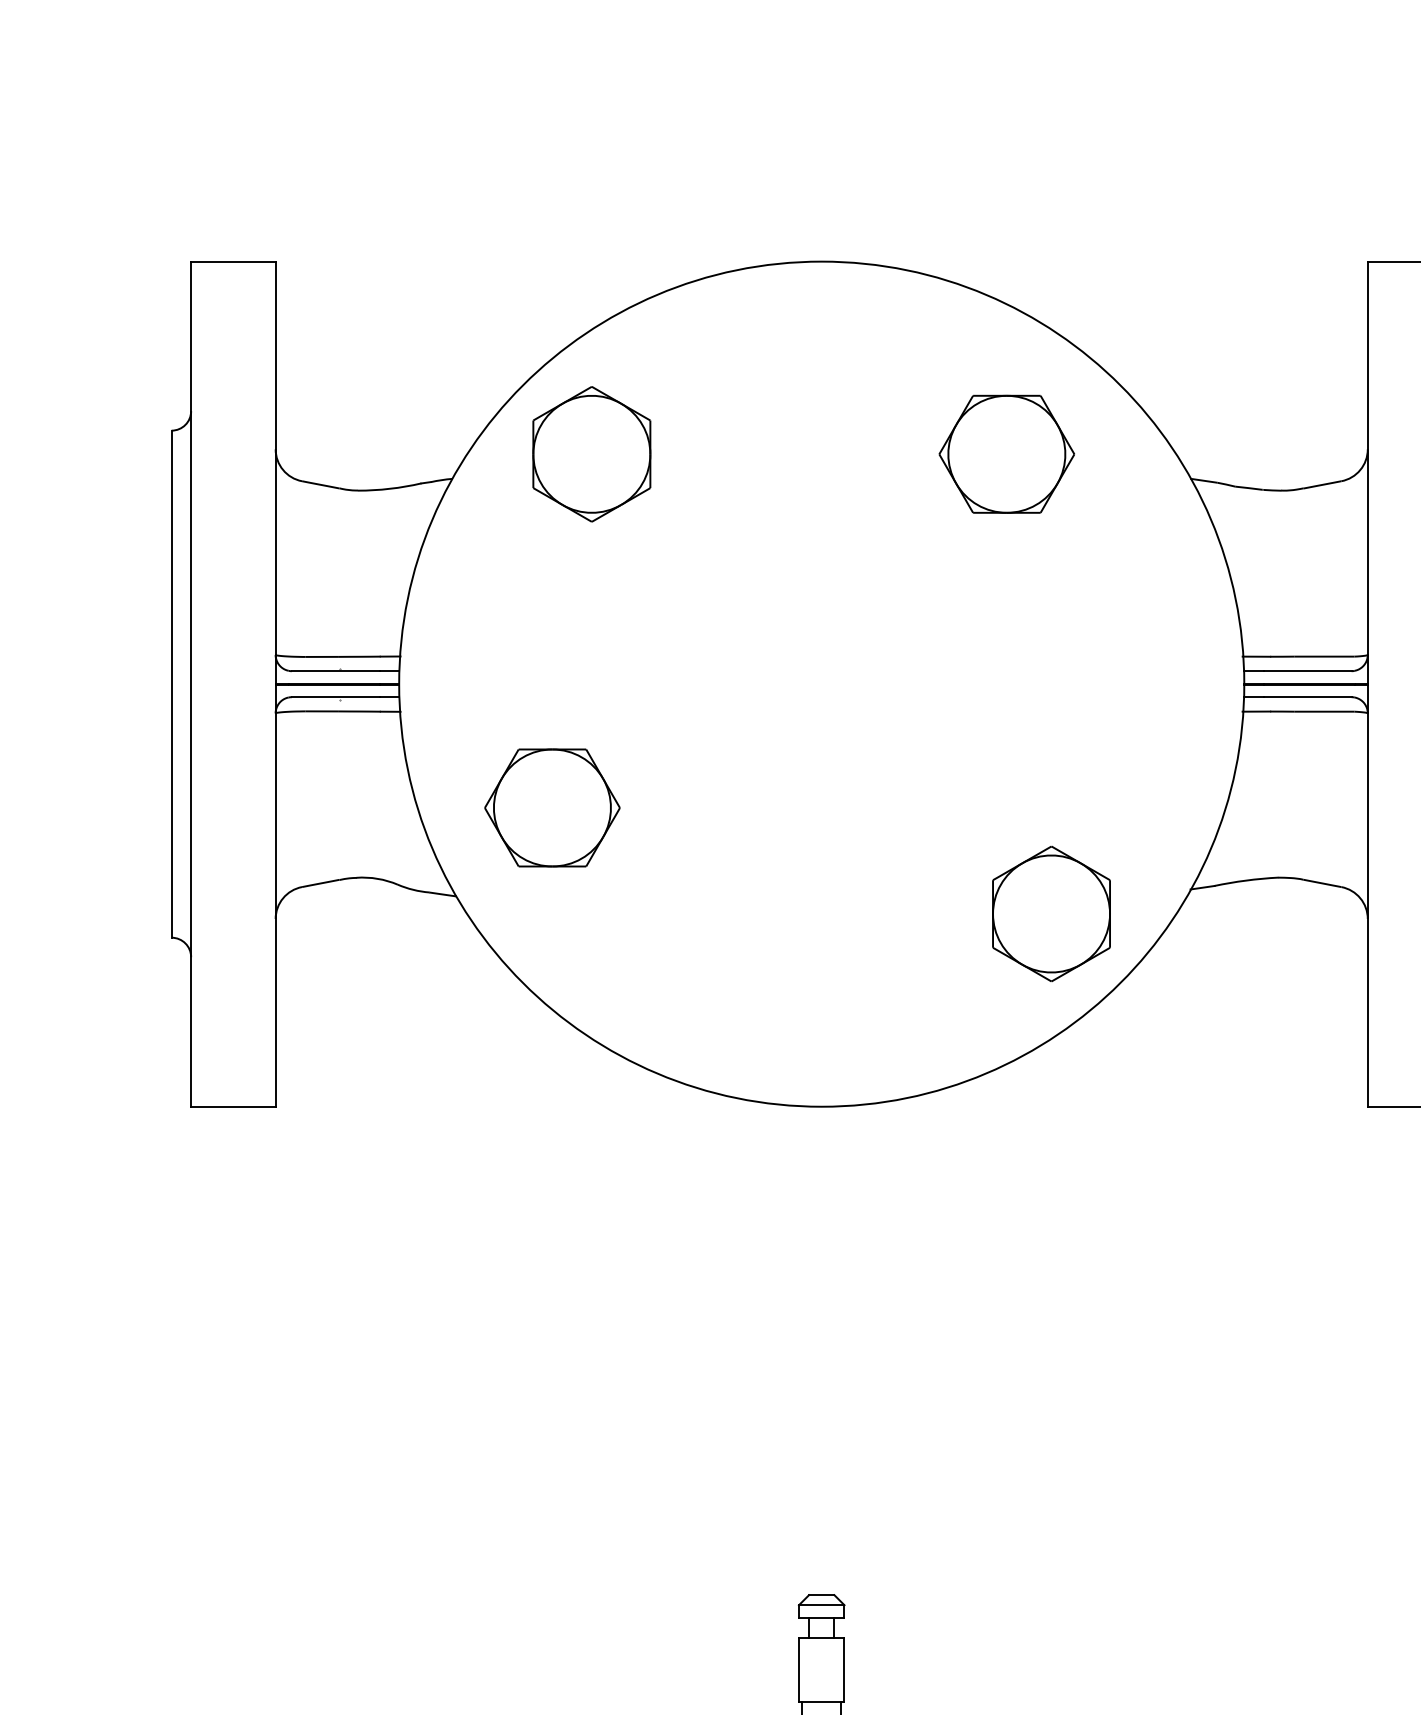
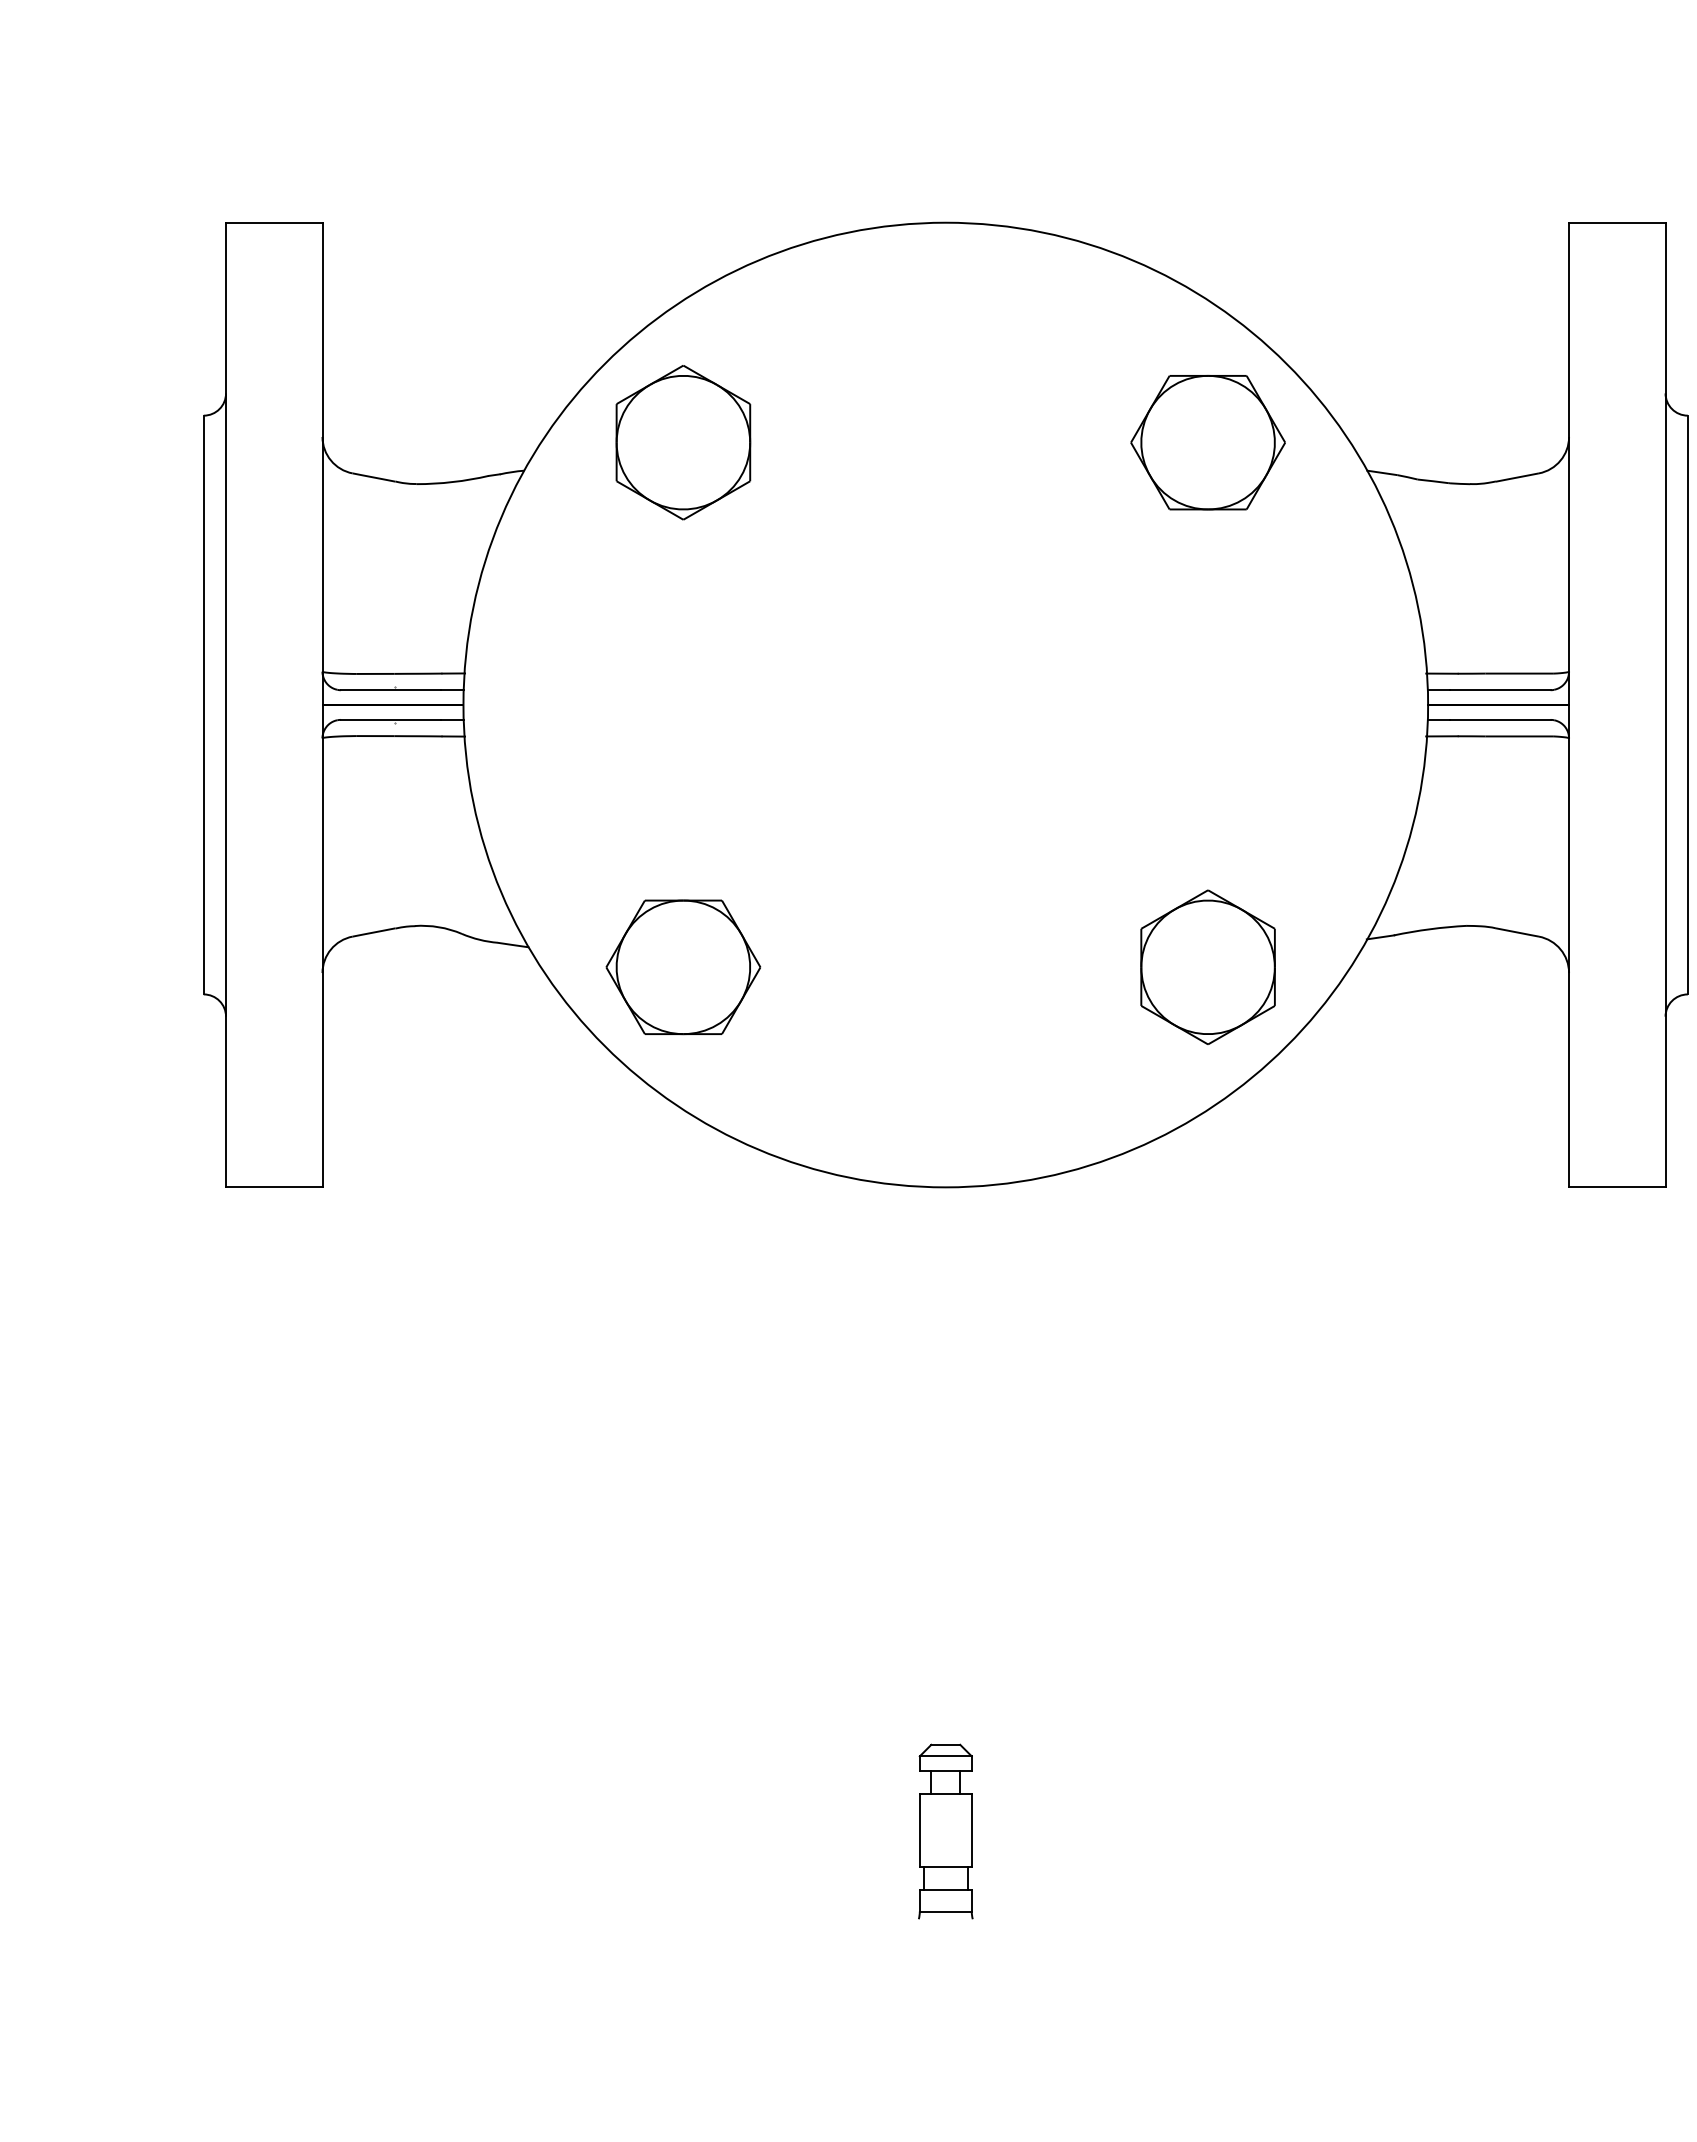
part: (1006, 454) -> (1207, 442), moved
part: (552, 808) -> (683, 967), moved

